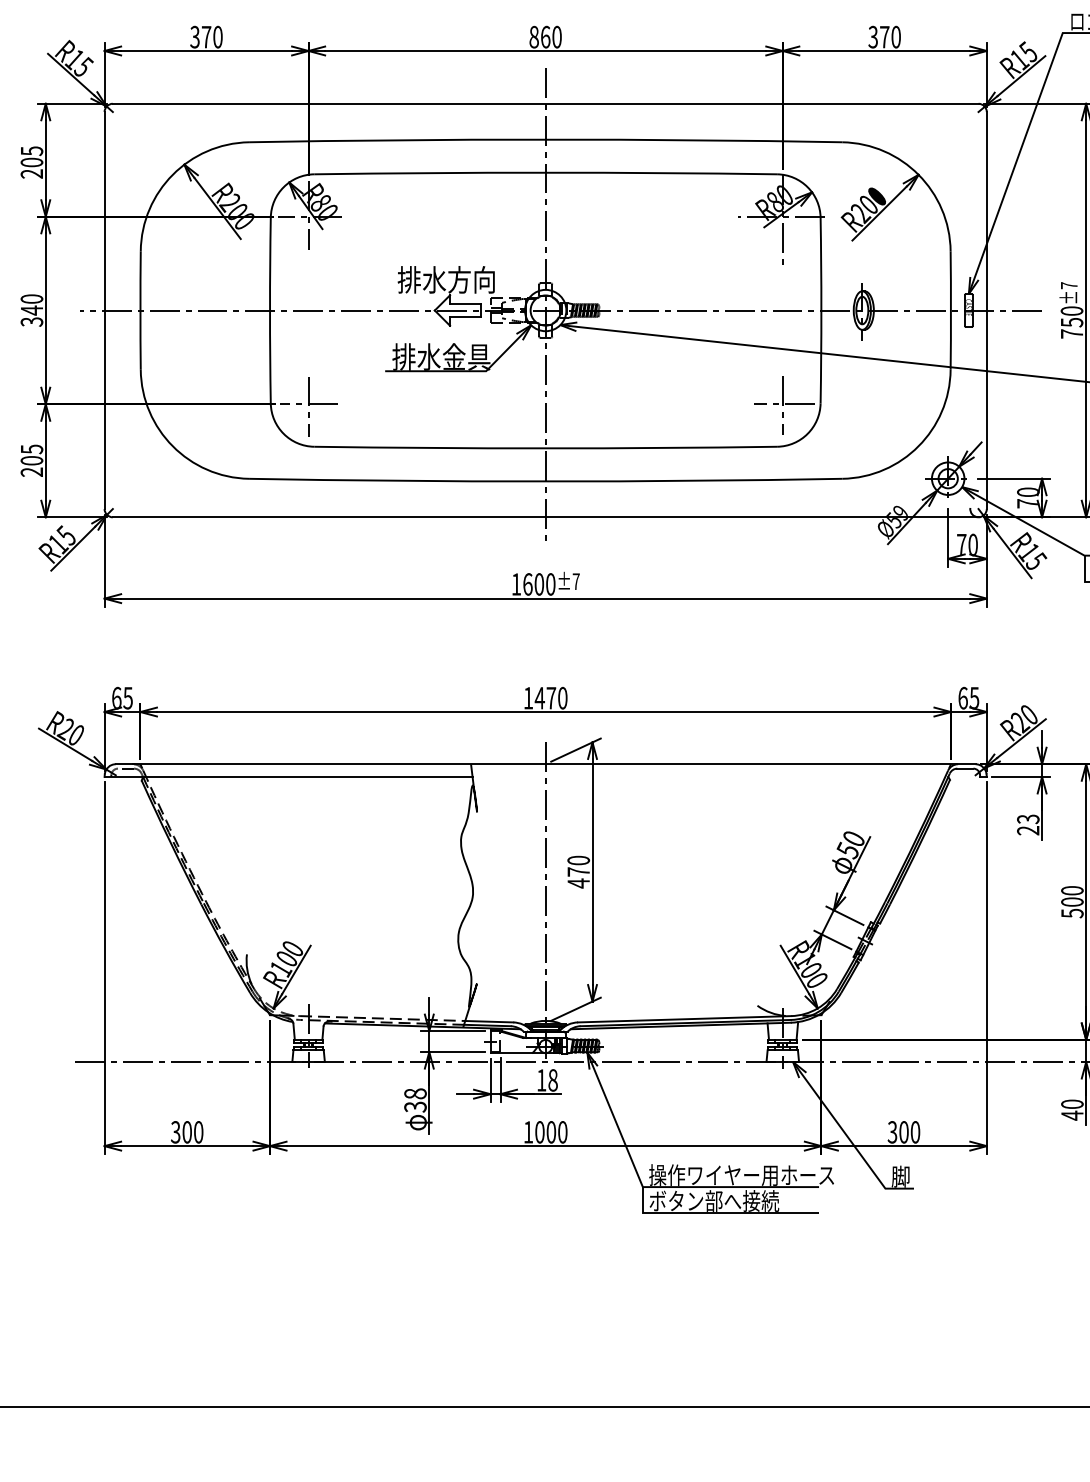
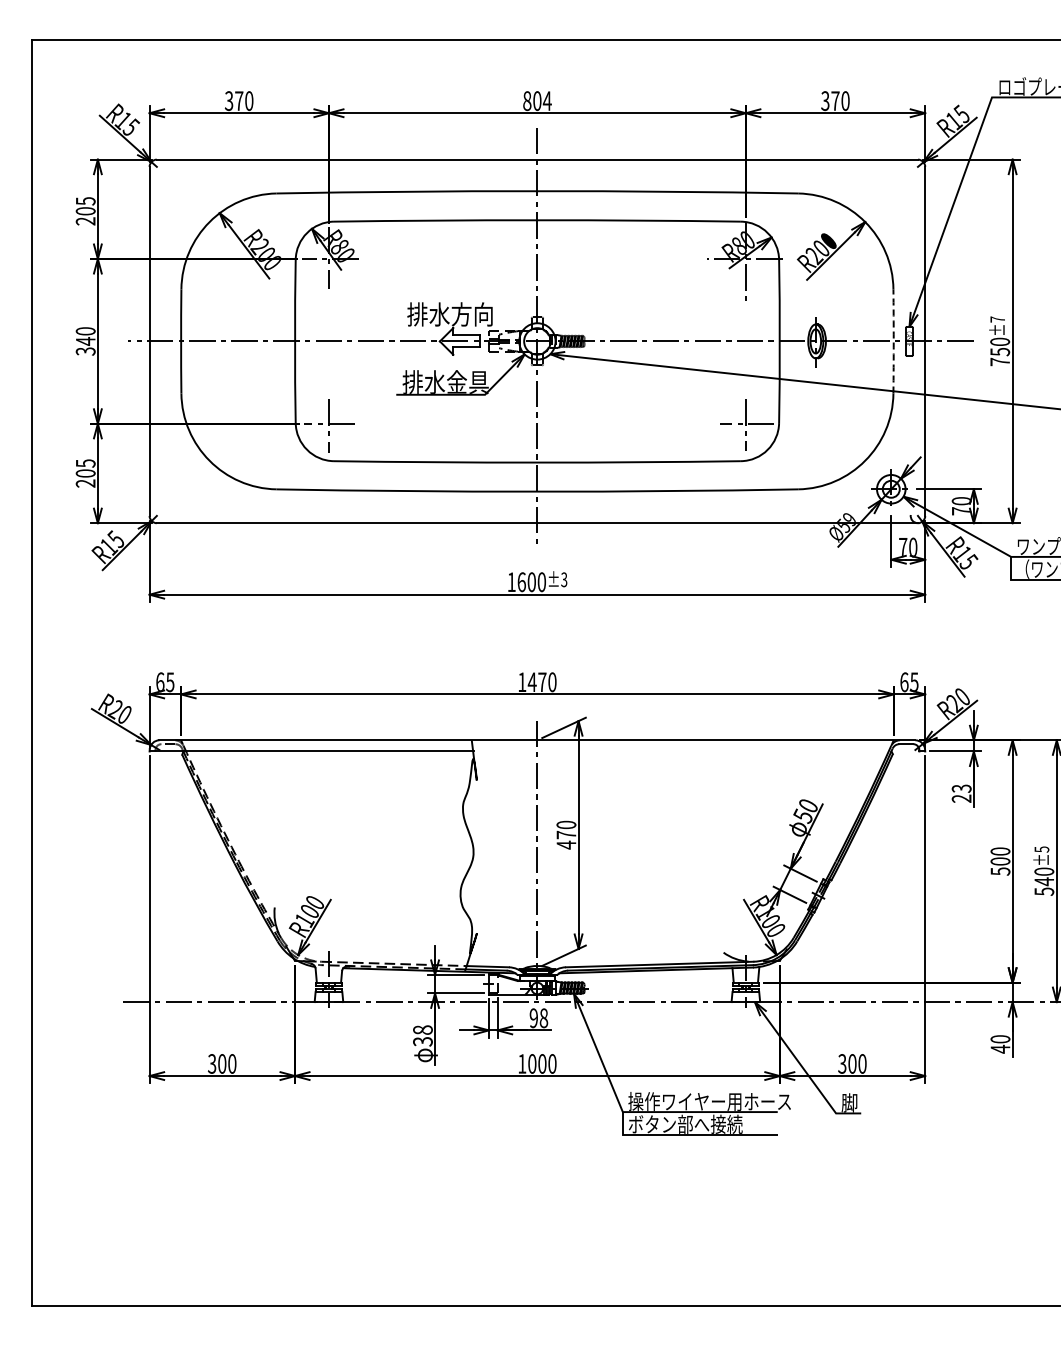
text: (551, 37) -> (542, 101), 860 -> 804
arc: (950, 310) -> (893, 341), solid -> dashed
text: (576, 581) -> (564, 579), ±7 -> ±3
text: (541, 1080) -> (533, 1018), 18 -> 98

